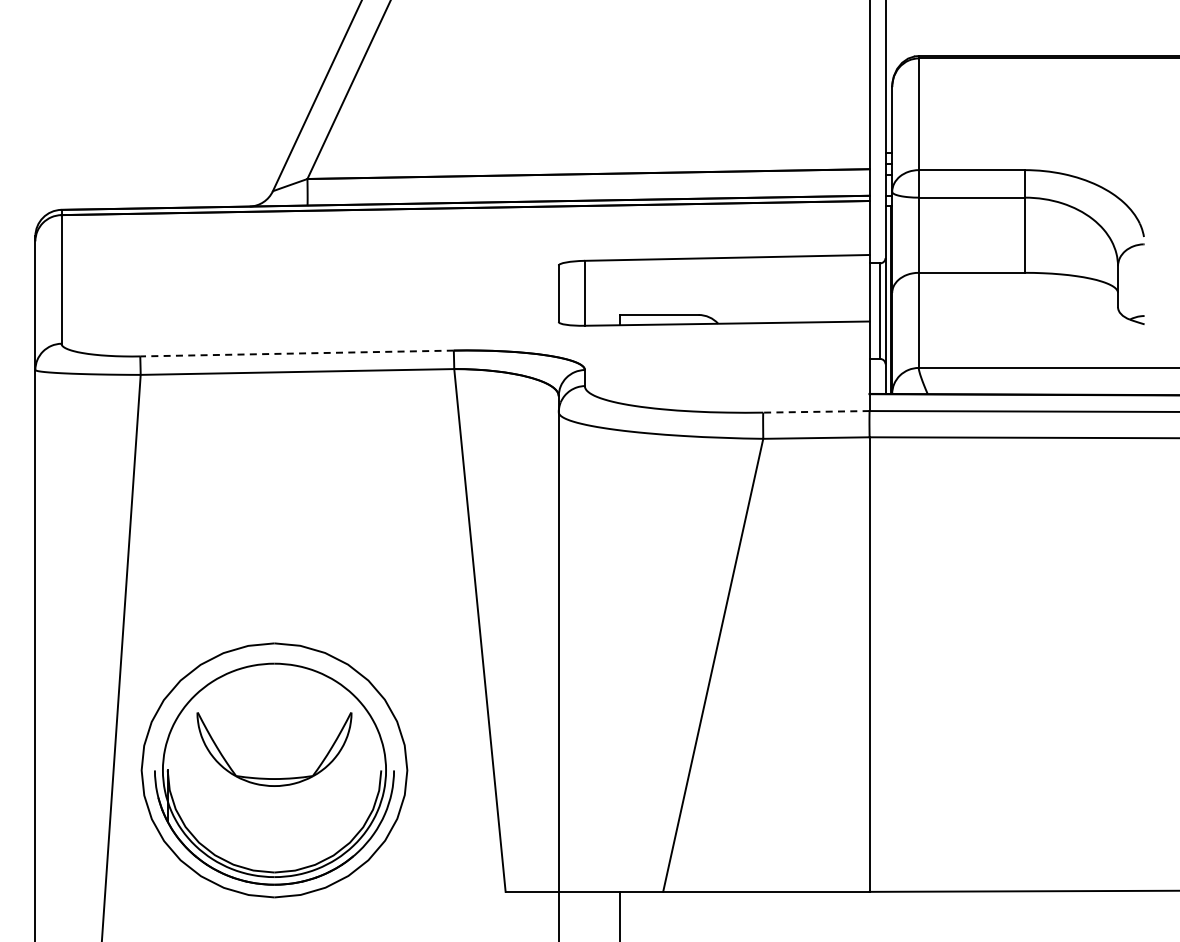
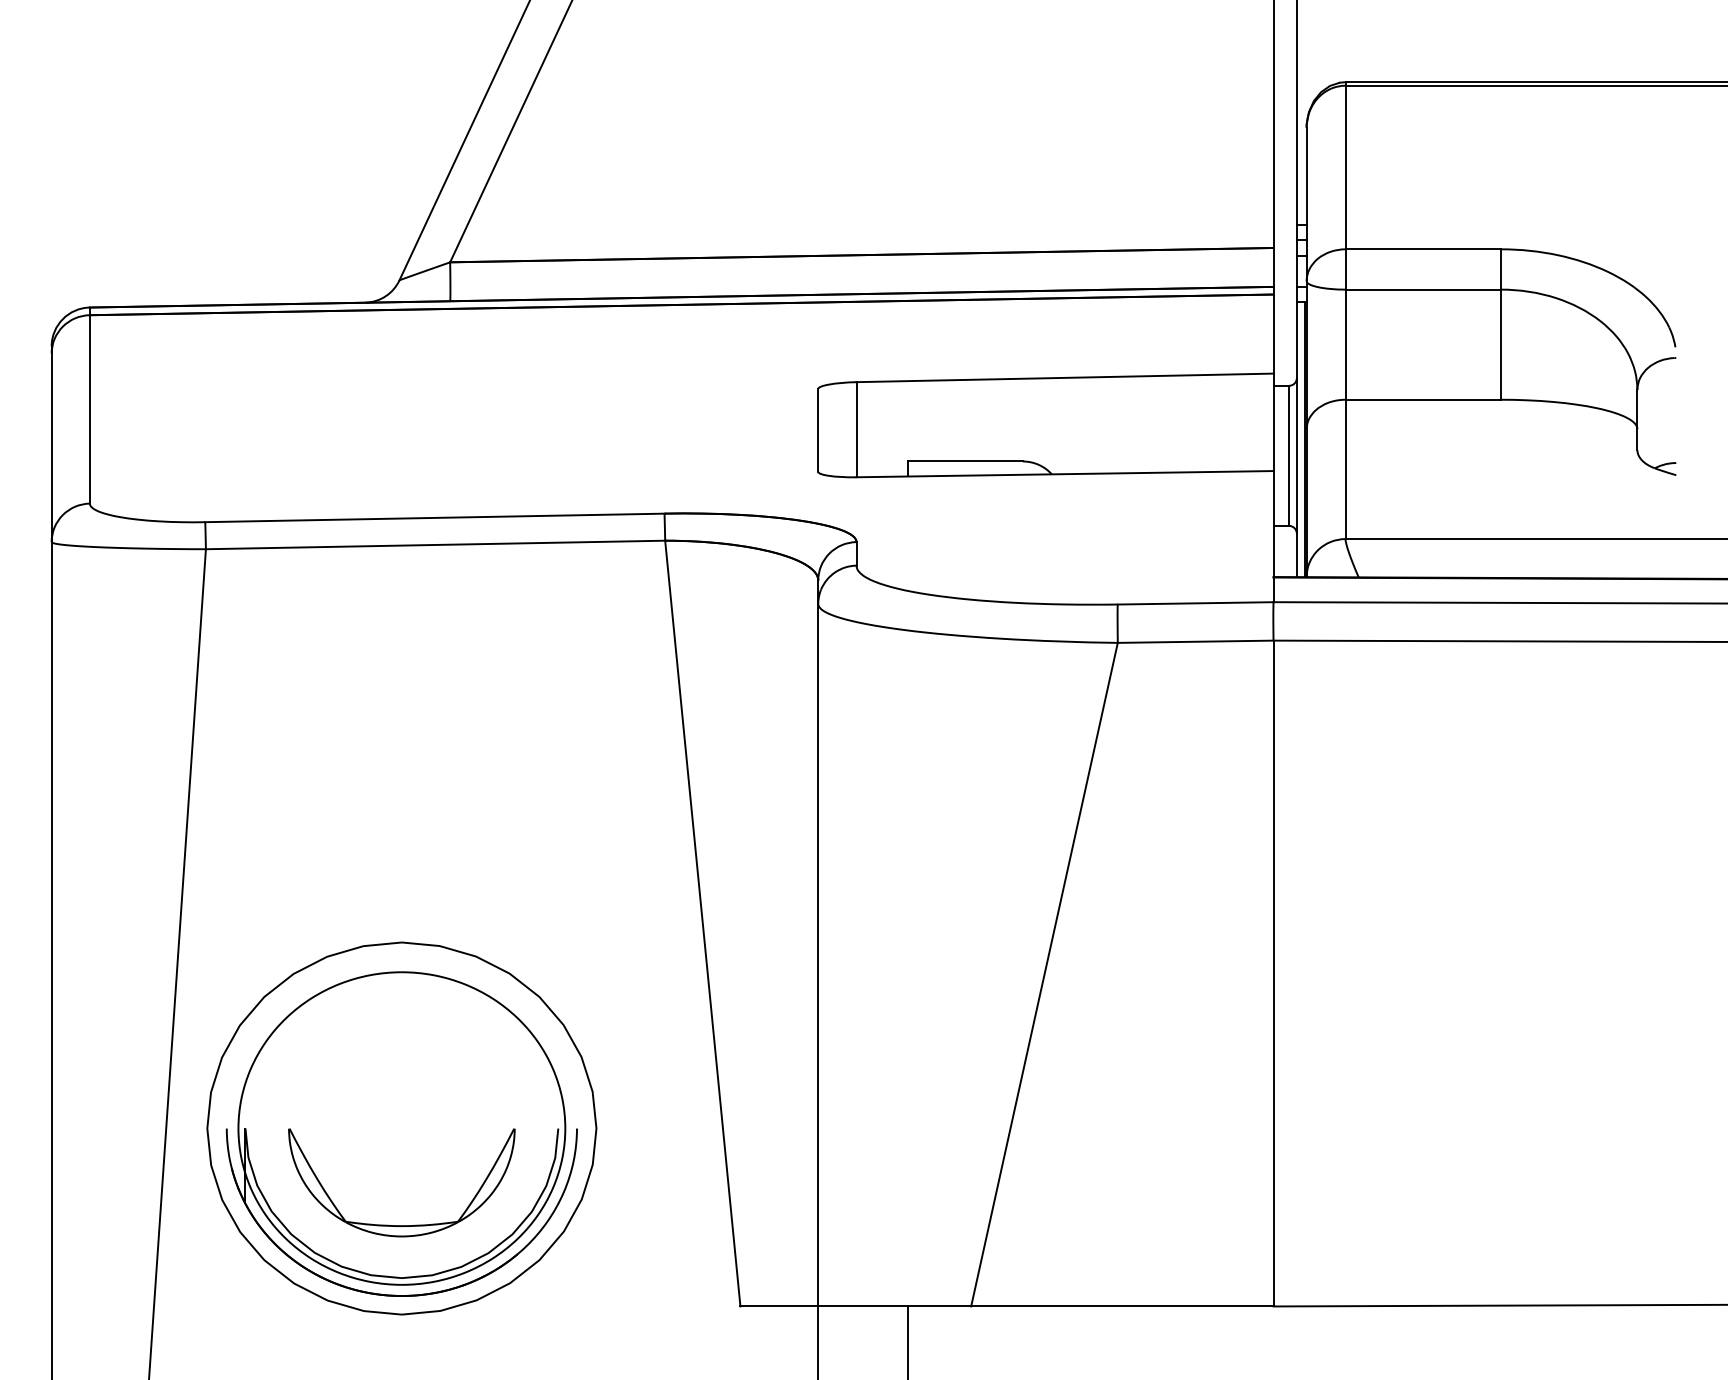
line: (297, 353) -> (435, 517), dashed -> solid
line: (815, 411) -> (1194, 602), dashed -> solid
part: (274, 778) -> (401, 1225), moved

